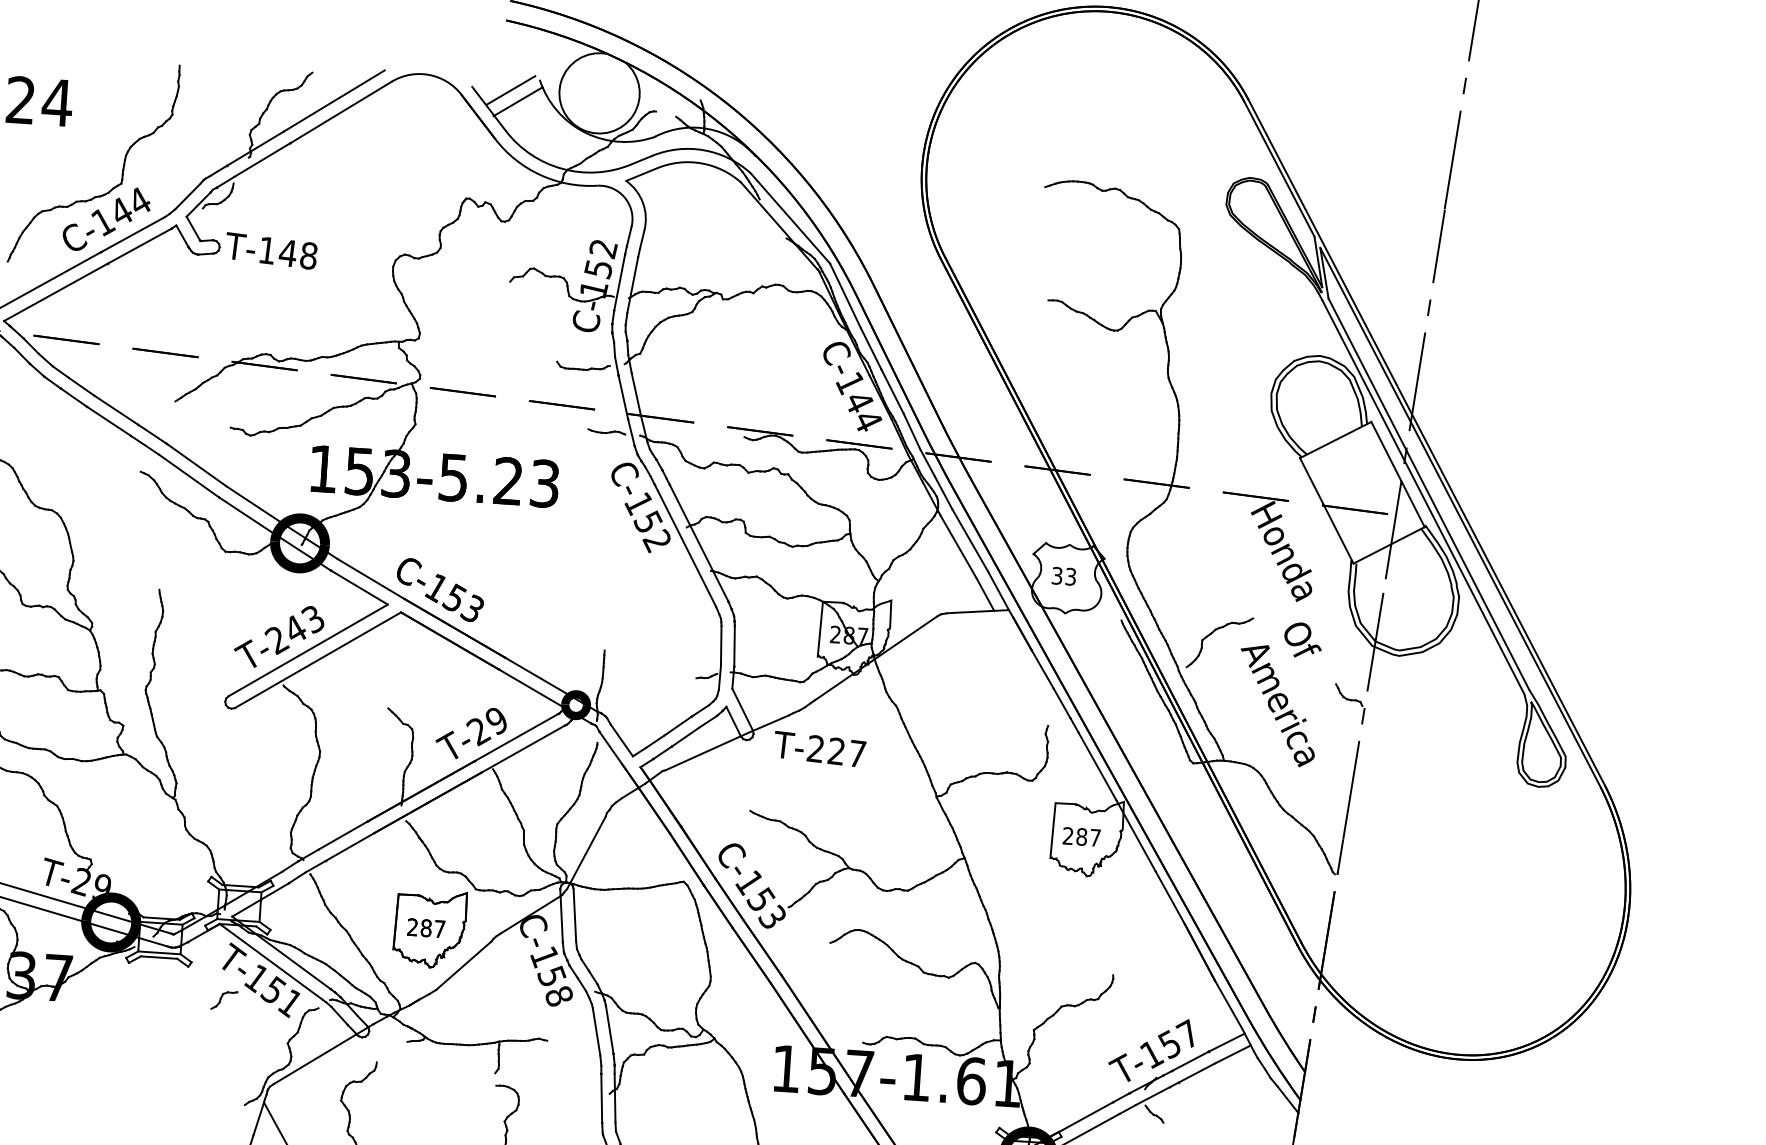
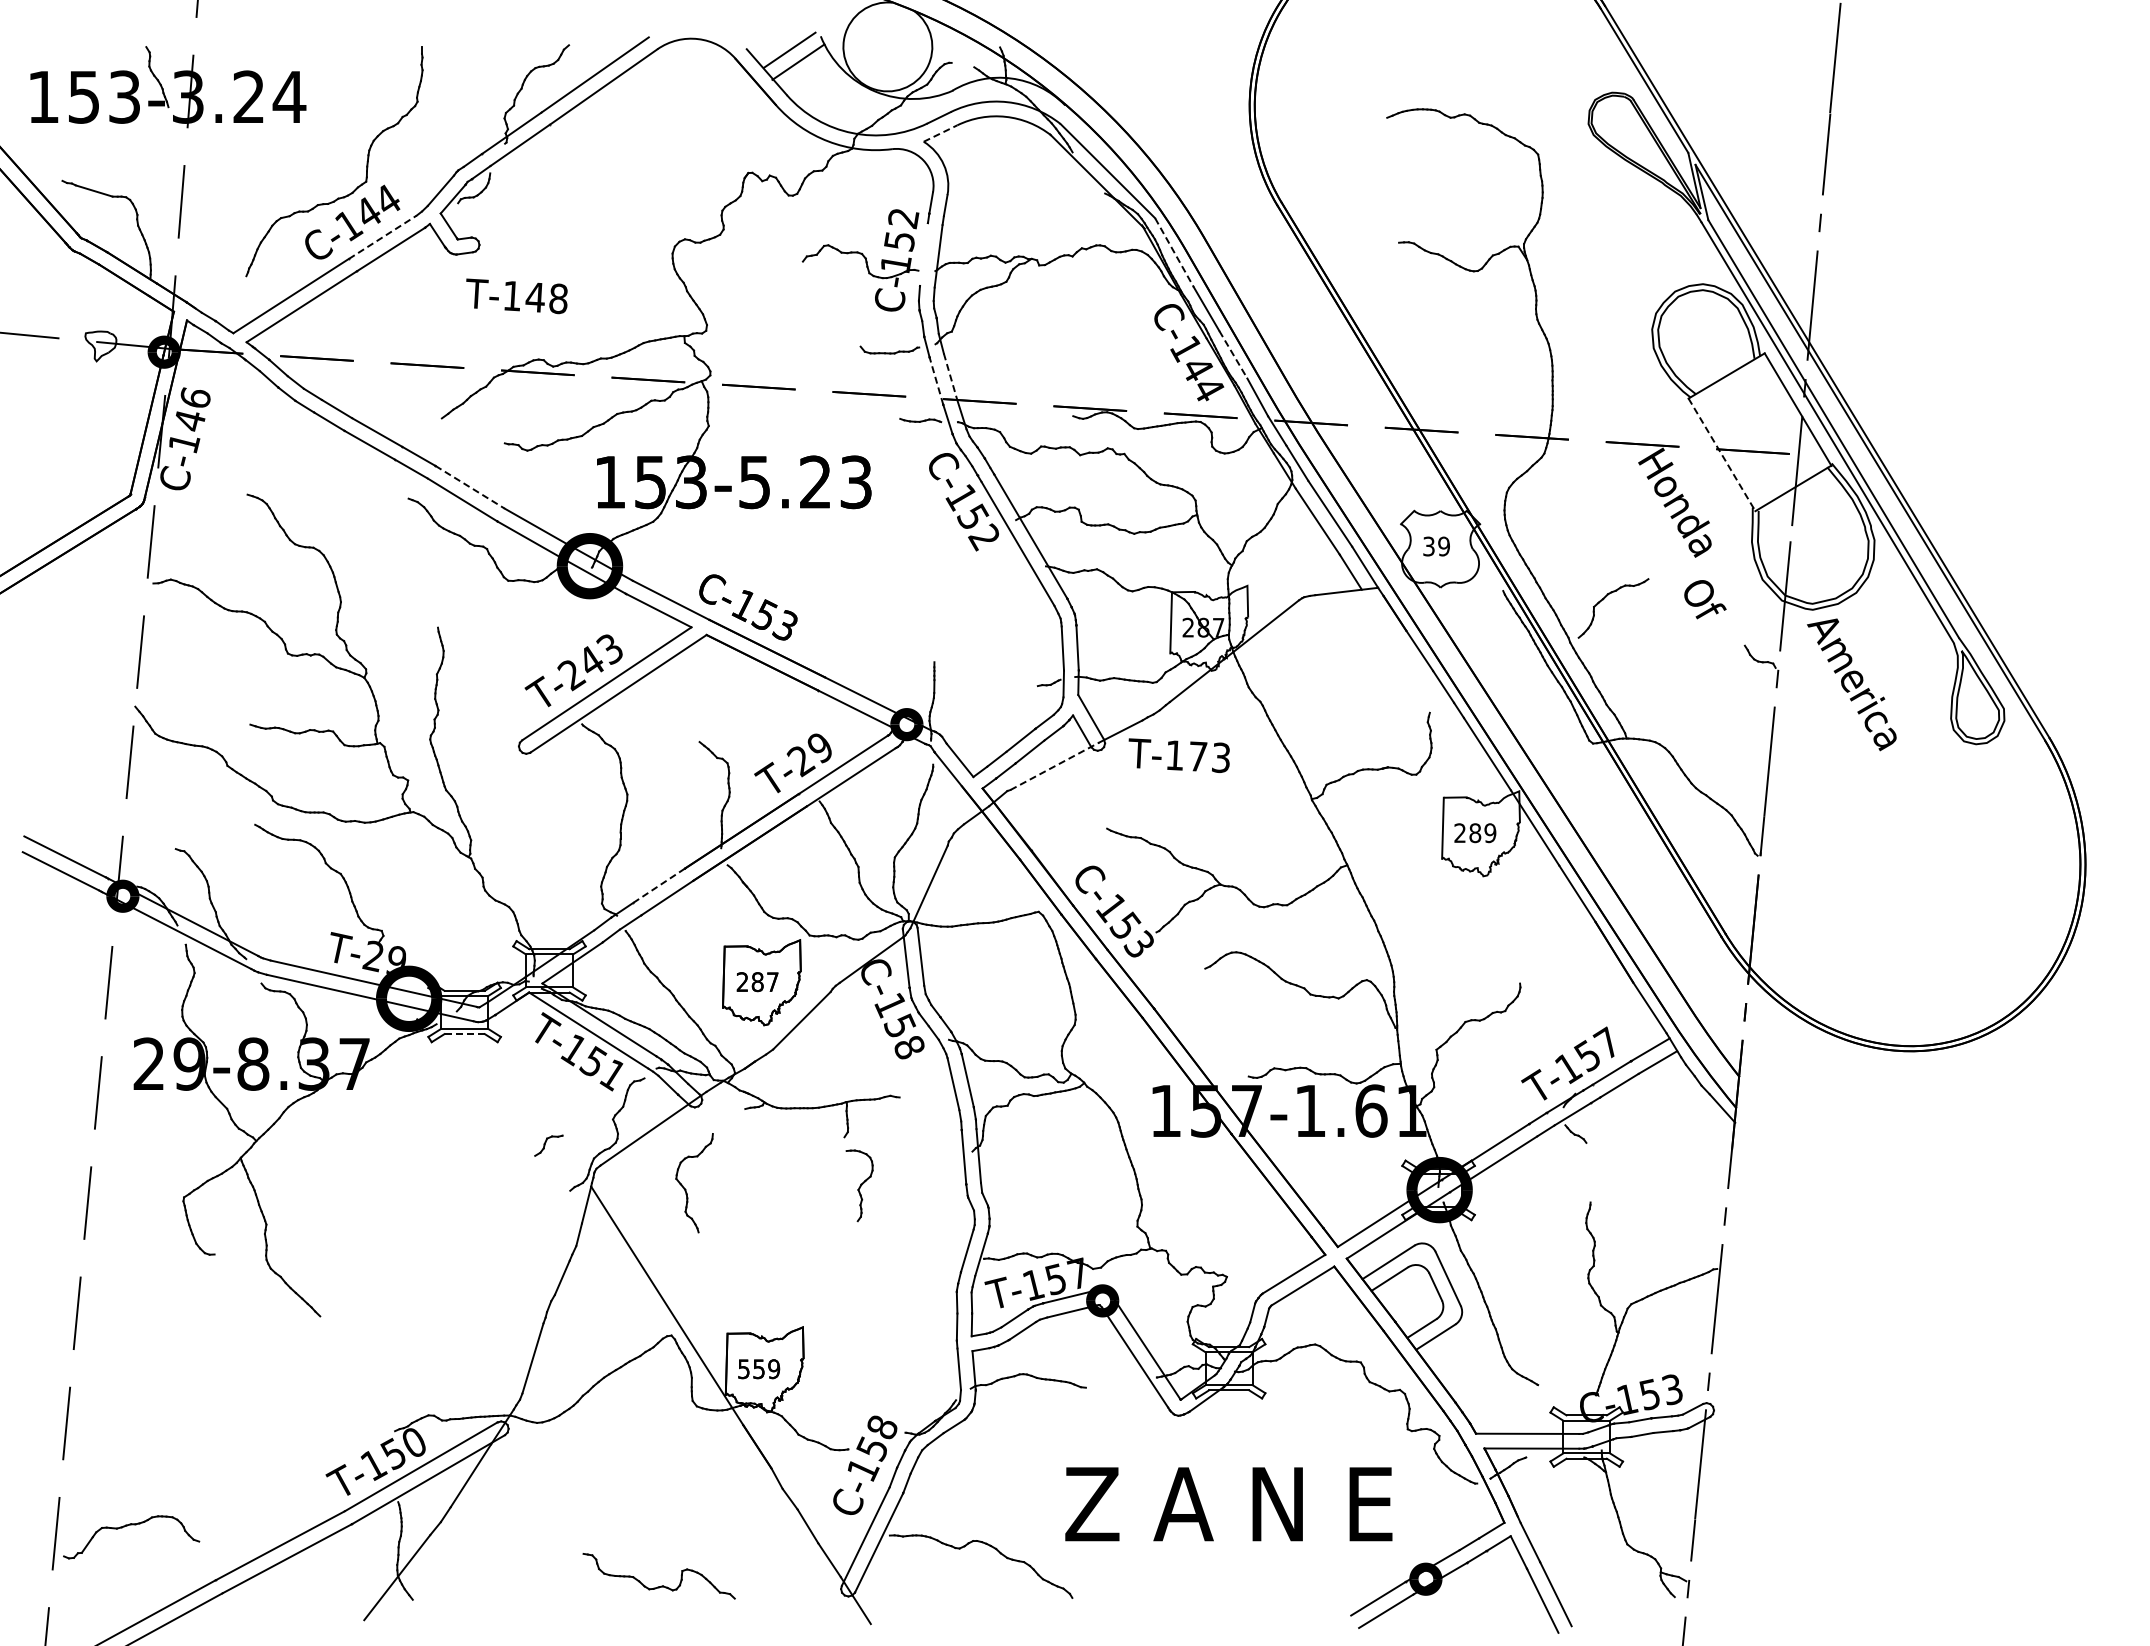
line: (641, 174) -> (940, 133), solid -> dashed
line: (133, 234) -> (383, 237), solid -> dashed
text: (271, 251) -> (516, 296), moved
line: (619, 282) -> (923, 254), removed
line: (845, 295) -> (1174, 252), solid -> dashed
line: (892, 391) -> (1233, 354), solid -> dashed
line: (636, 394) -> (950, 377), solid -> dashed
line: (623, 397) -> (936, 381), solid -> dashed
line: (197, 465) -> (470, 487), solid -> dashed
line: (1327, 511) -> (1722, 455), solid -> dashed
text: (1070, 576) -> (1443, 546), 33 -> 39
text: (1277, 705) -> (1851, 684), moved
line: (707, 751) -> (1055, 766), solid -> dashed
text: (836, 751) -> (1197, 756), T-227 -> T-173
line: (343, 835) -> (659, 885), solid -> dashed
text: (1095, 838) -> (1490, 833), 287 -> 289
line: (158, 957) -> (464, 1034), solid -> dashed
part: (224, 1000) -> (548, 1145), moved

